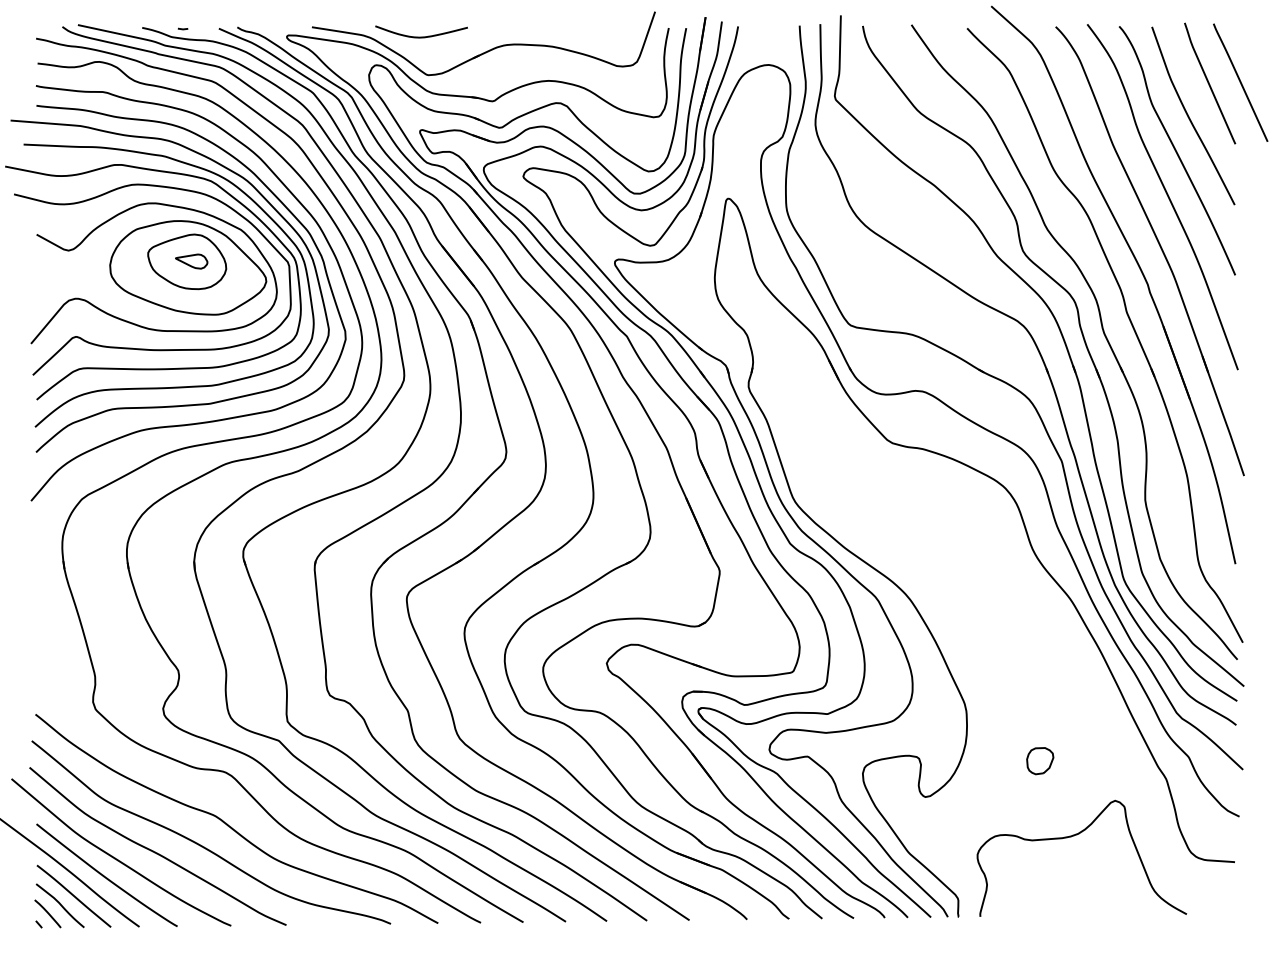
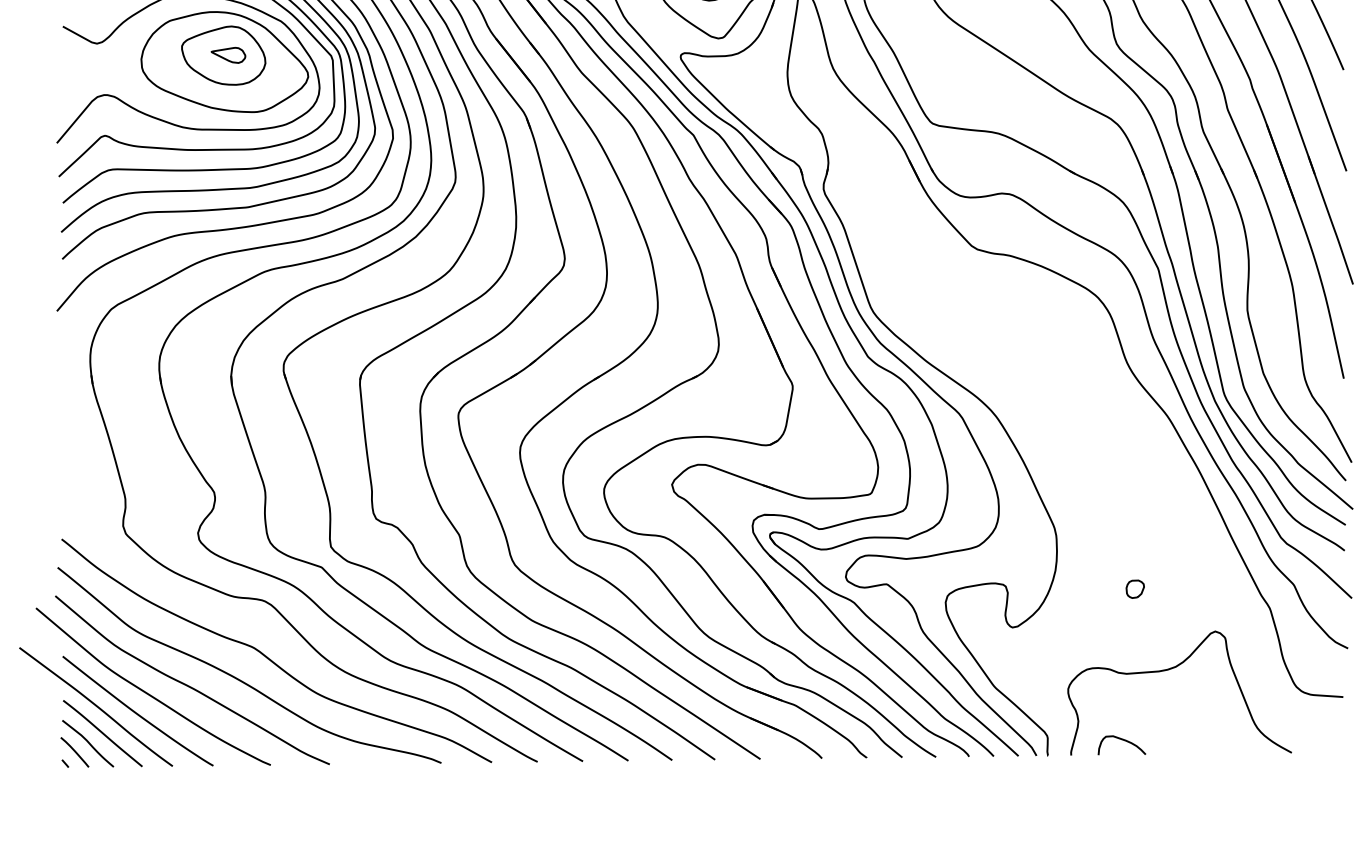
part: (1040, 761) -> (1135, 589), size x0.62
curve: (1029, 903) -> (1123, 741), added

